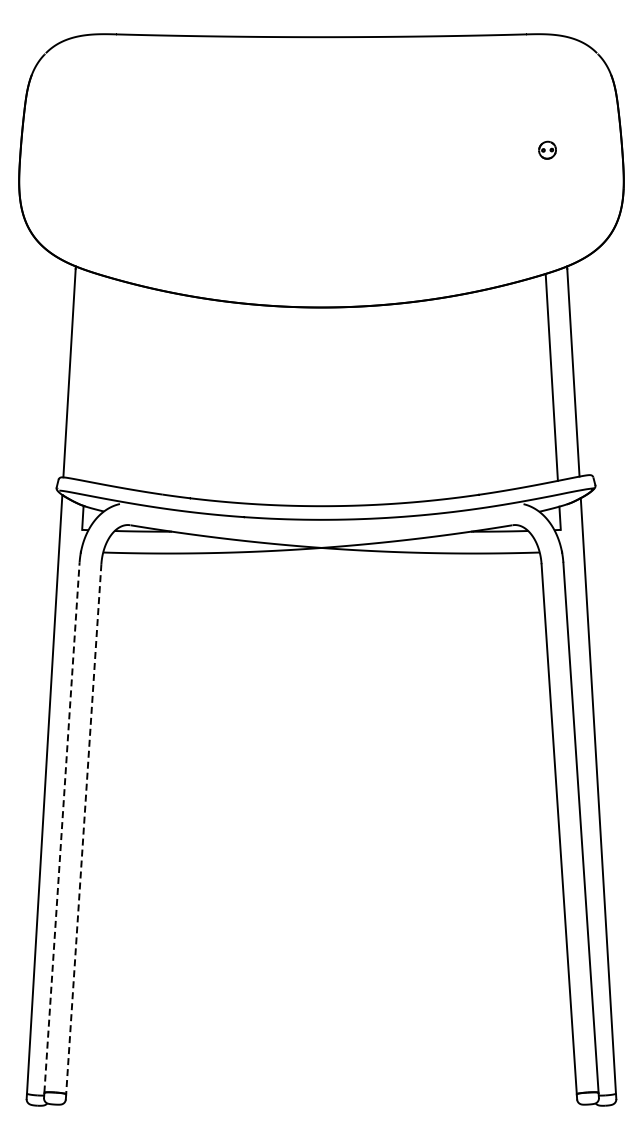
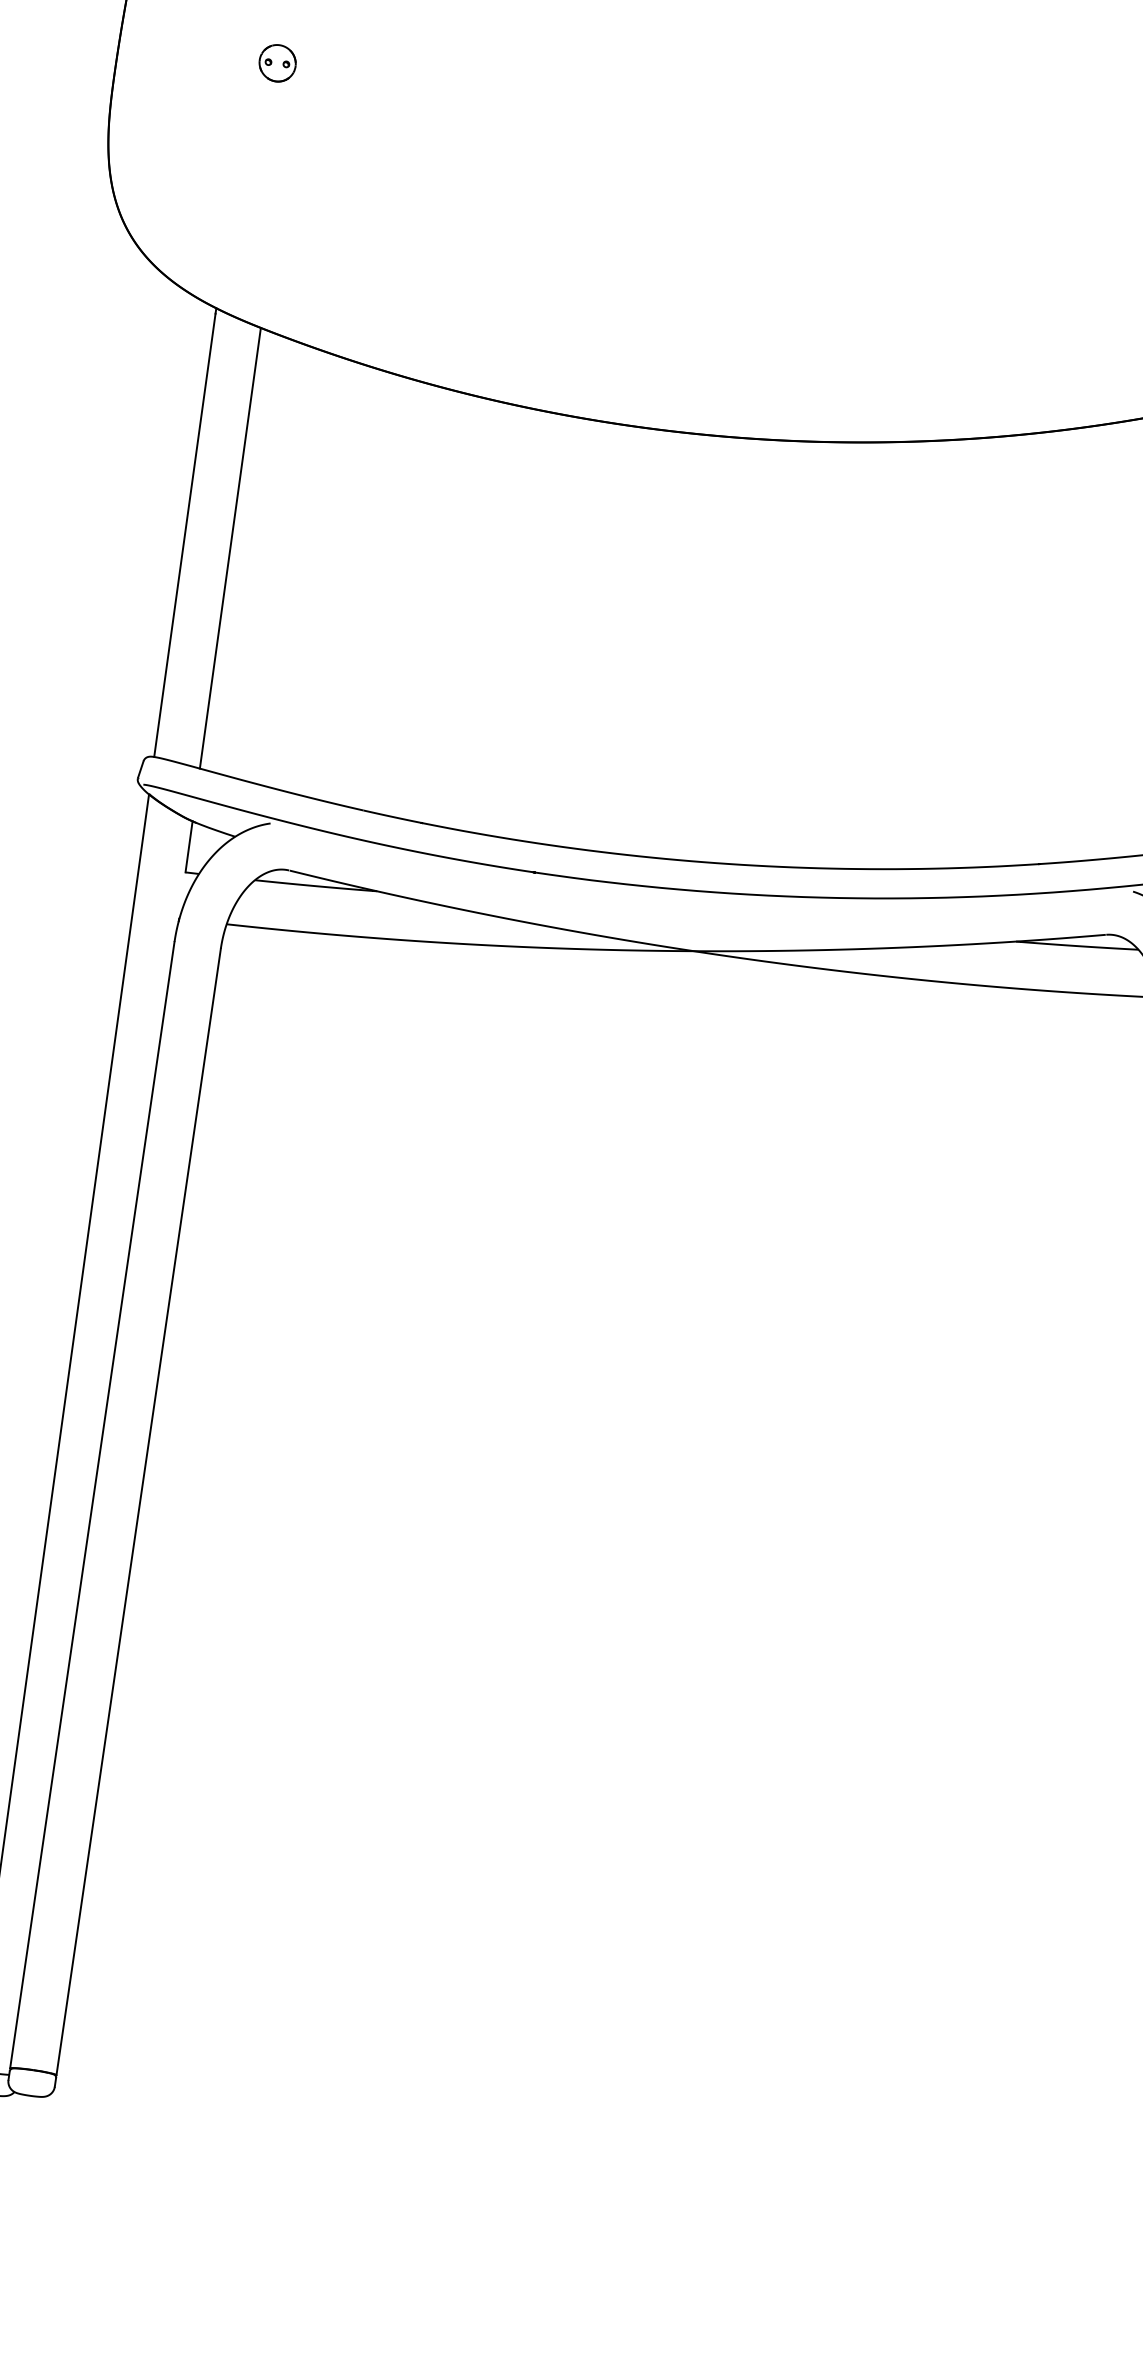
part: (95, 149) -> (277, 61), added
line: (91, 377) -> (231, 548), added
line: (62, 827) -> (93, 1505), dashed -> solid
line: (83, 829) -> (137, 1512), dashed -> solid

